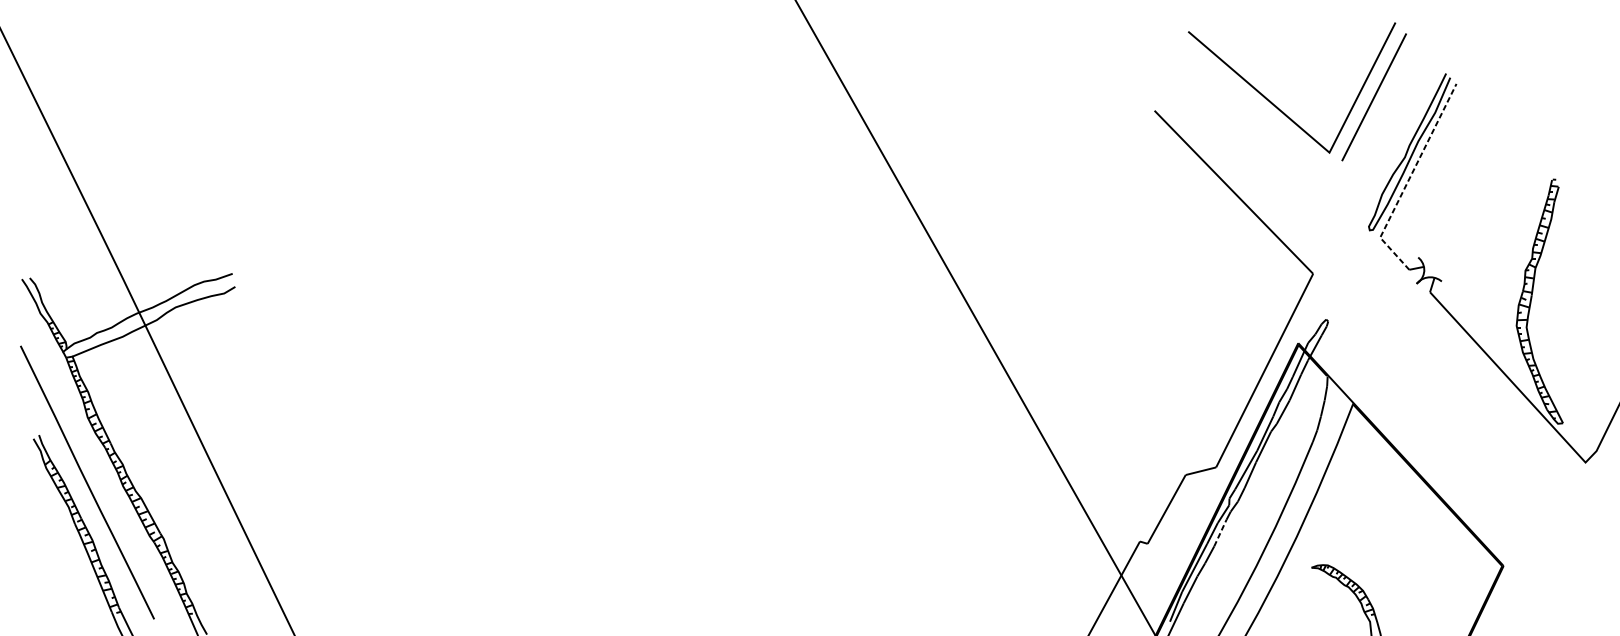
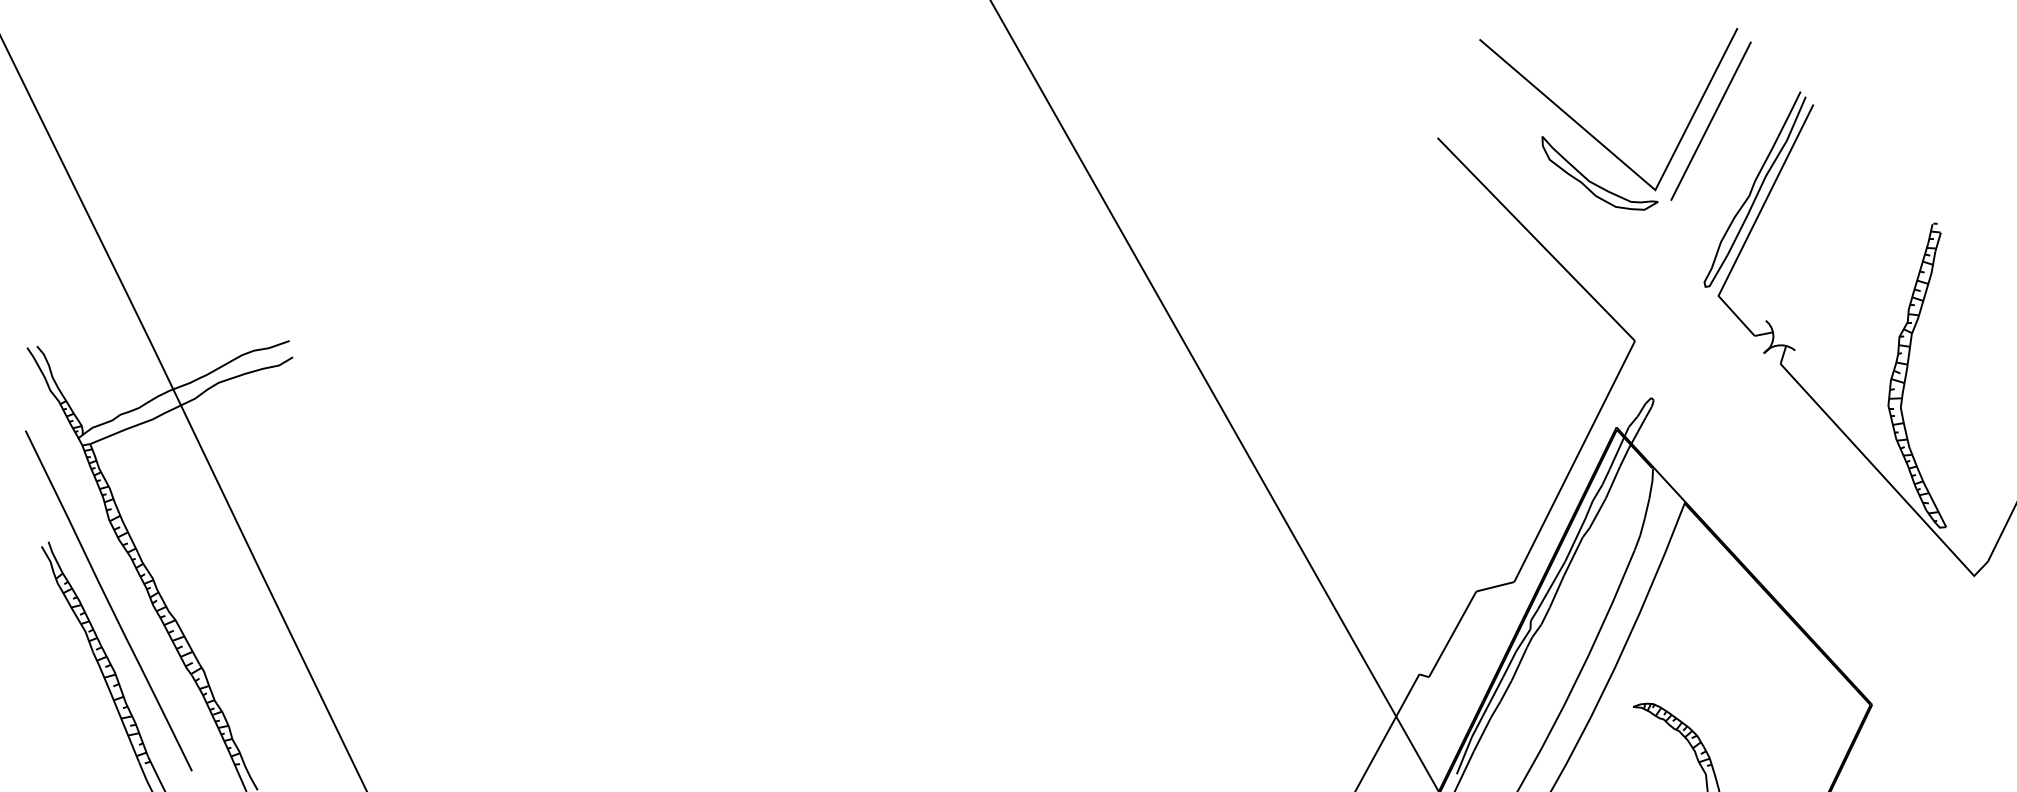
part: (1281, 147) -> (1595, 183), added
line: (1409, 180) -> (1754, 224), dashed -> solid
line: (1220, 532) -> (1519, 663), dashed -> solid

